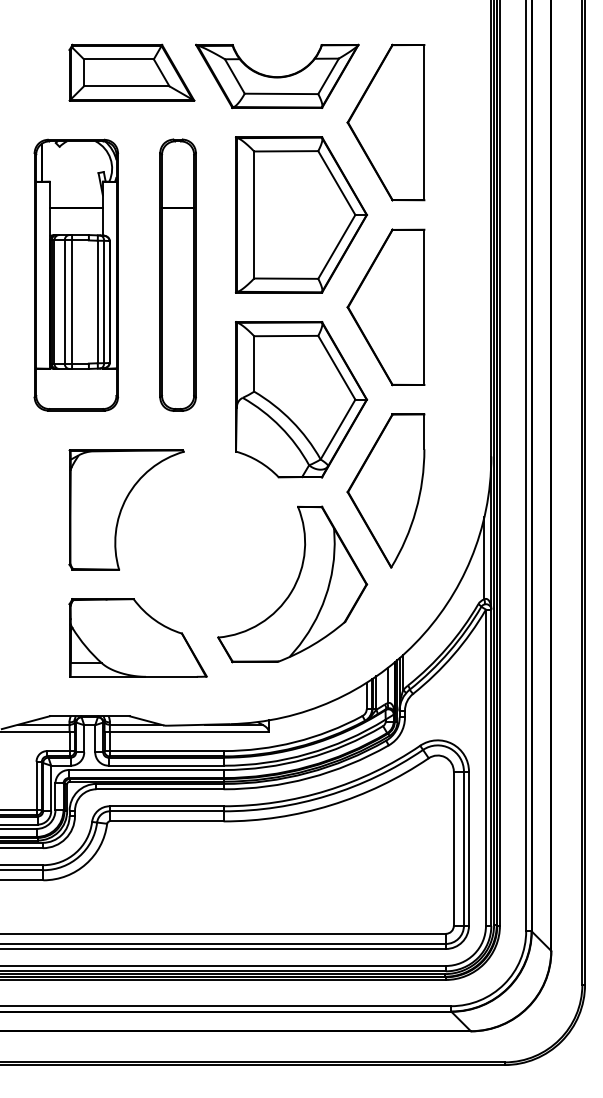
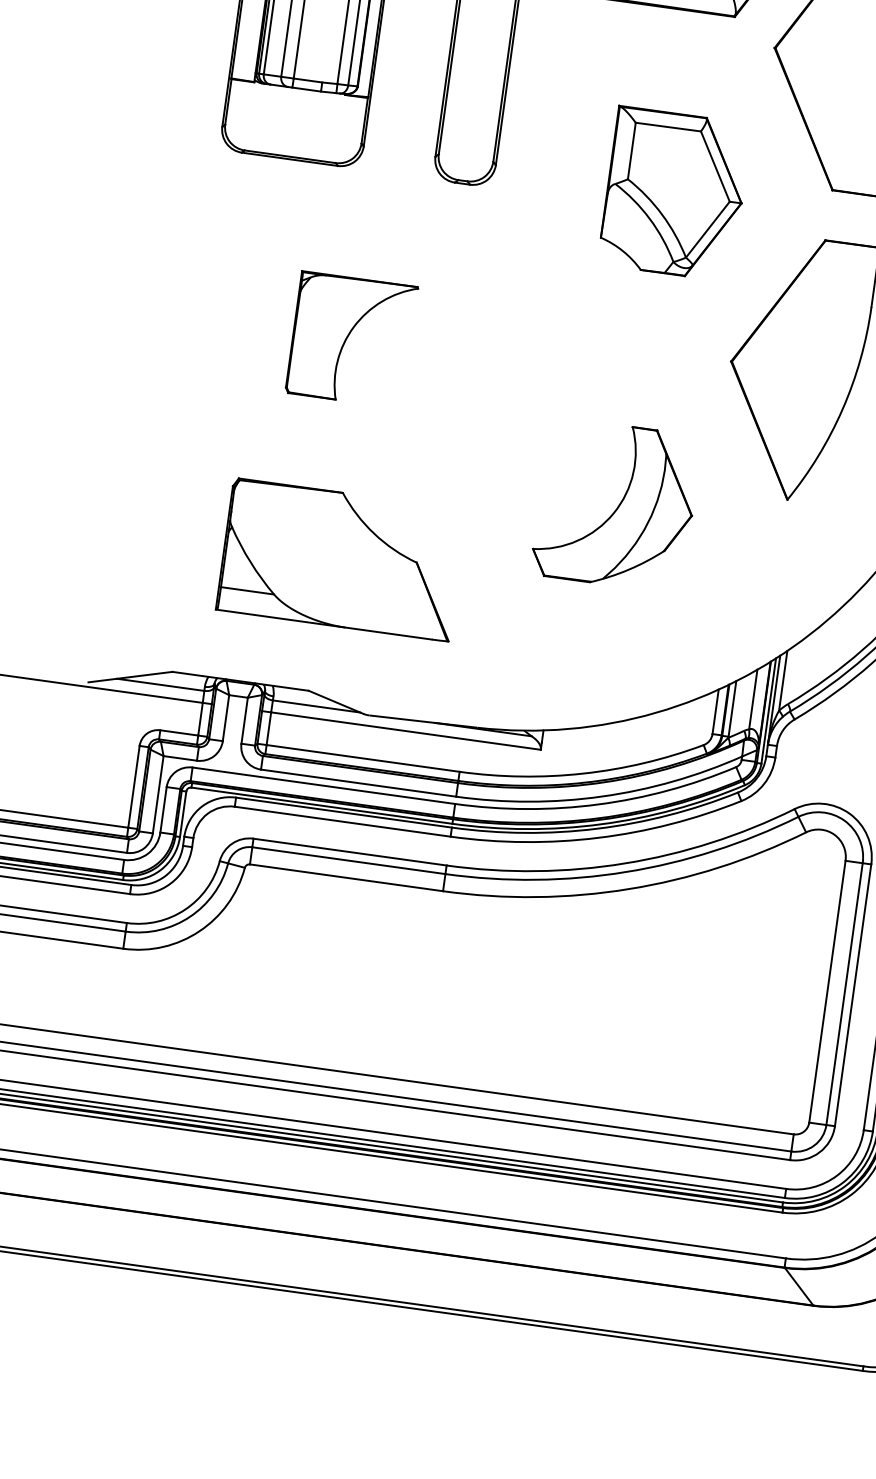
part: (301, 399) -> (674, 193), size x0.6
part: (126, 509) -> (351, 338), size x0.6
part: (292, 584) -> (615, 505), size x0.6

